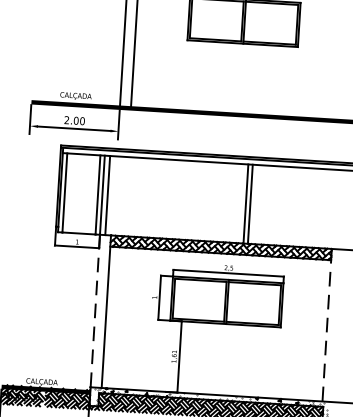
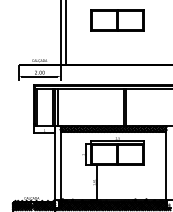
line: (95, 312) -> (55, 163), dashed -> solid
line: (327, 326) -> (166, 163), dashed -> solid

